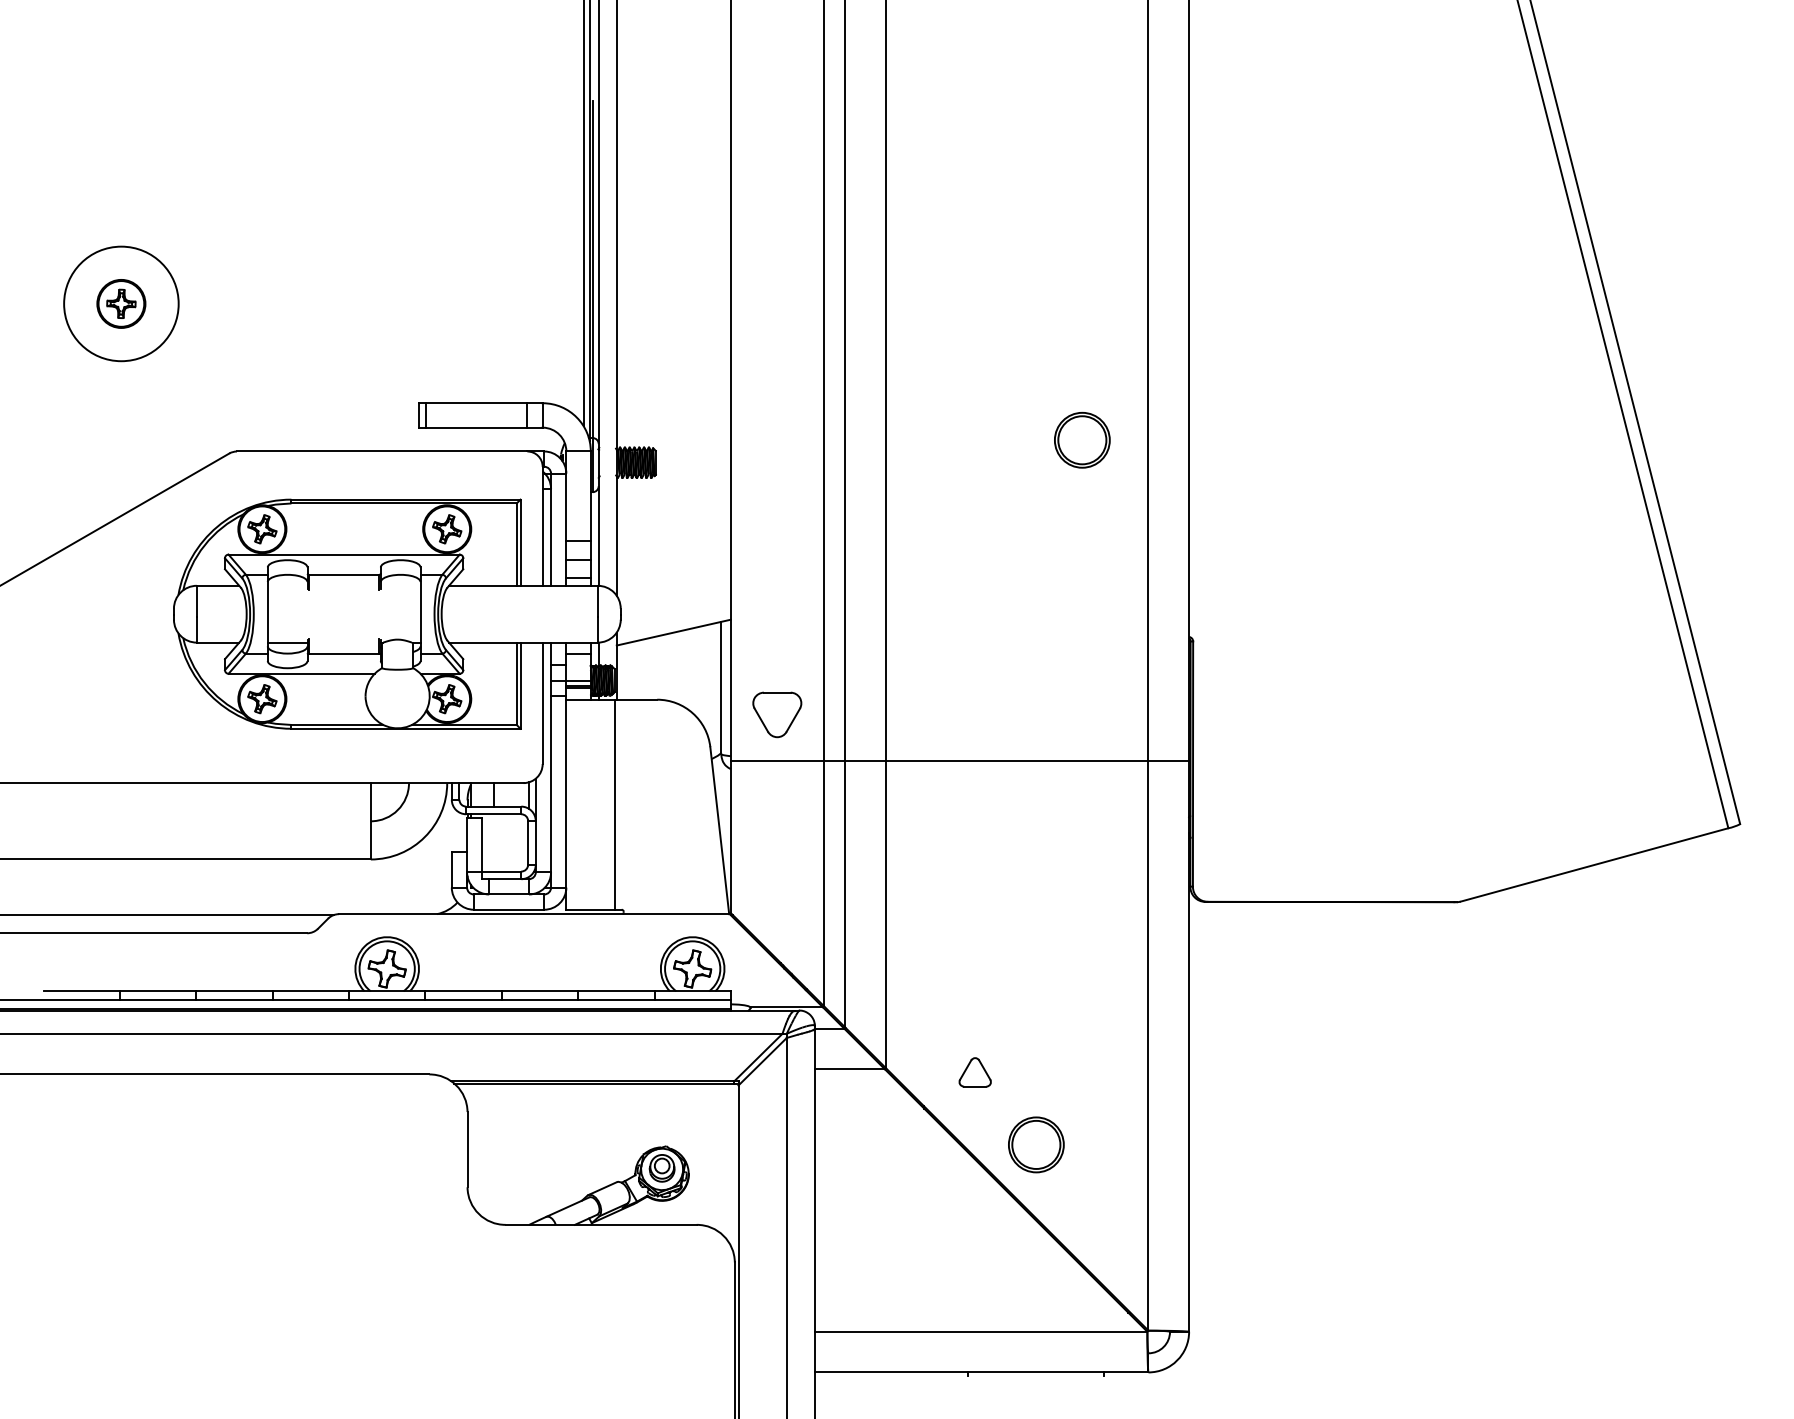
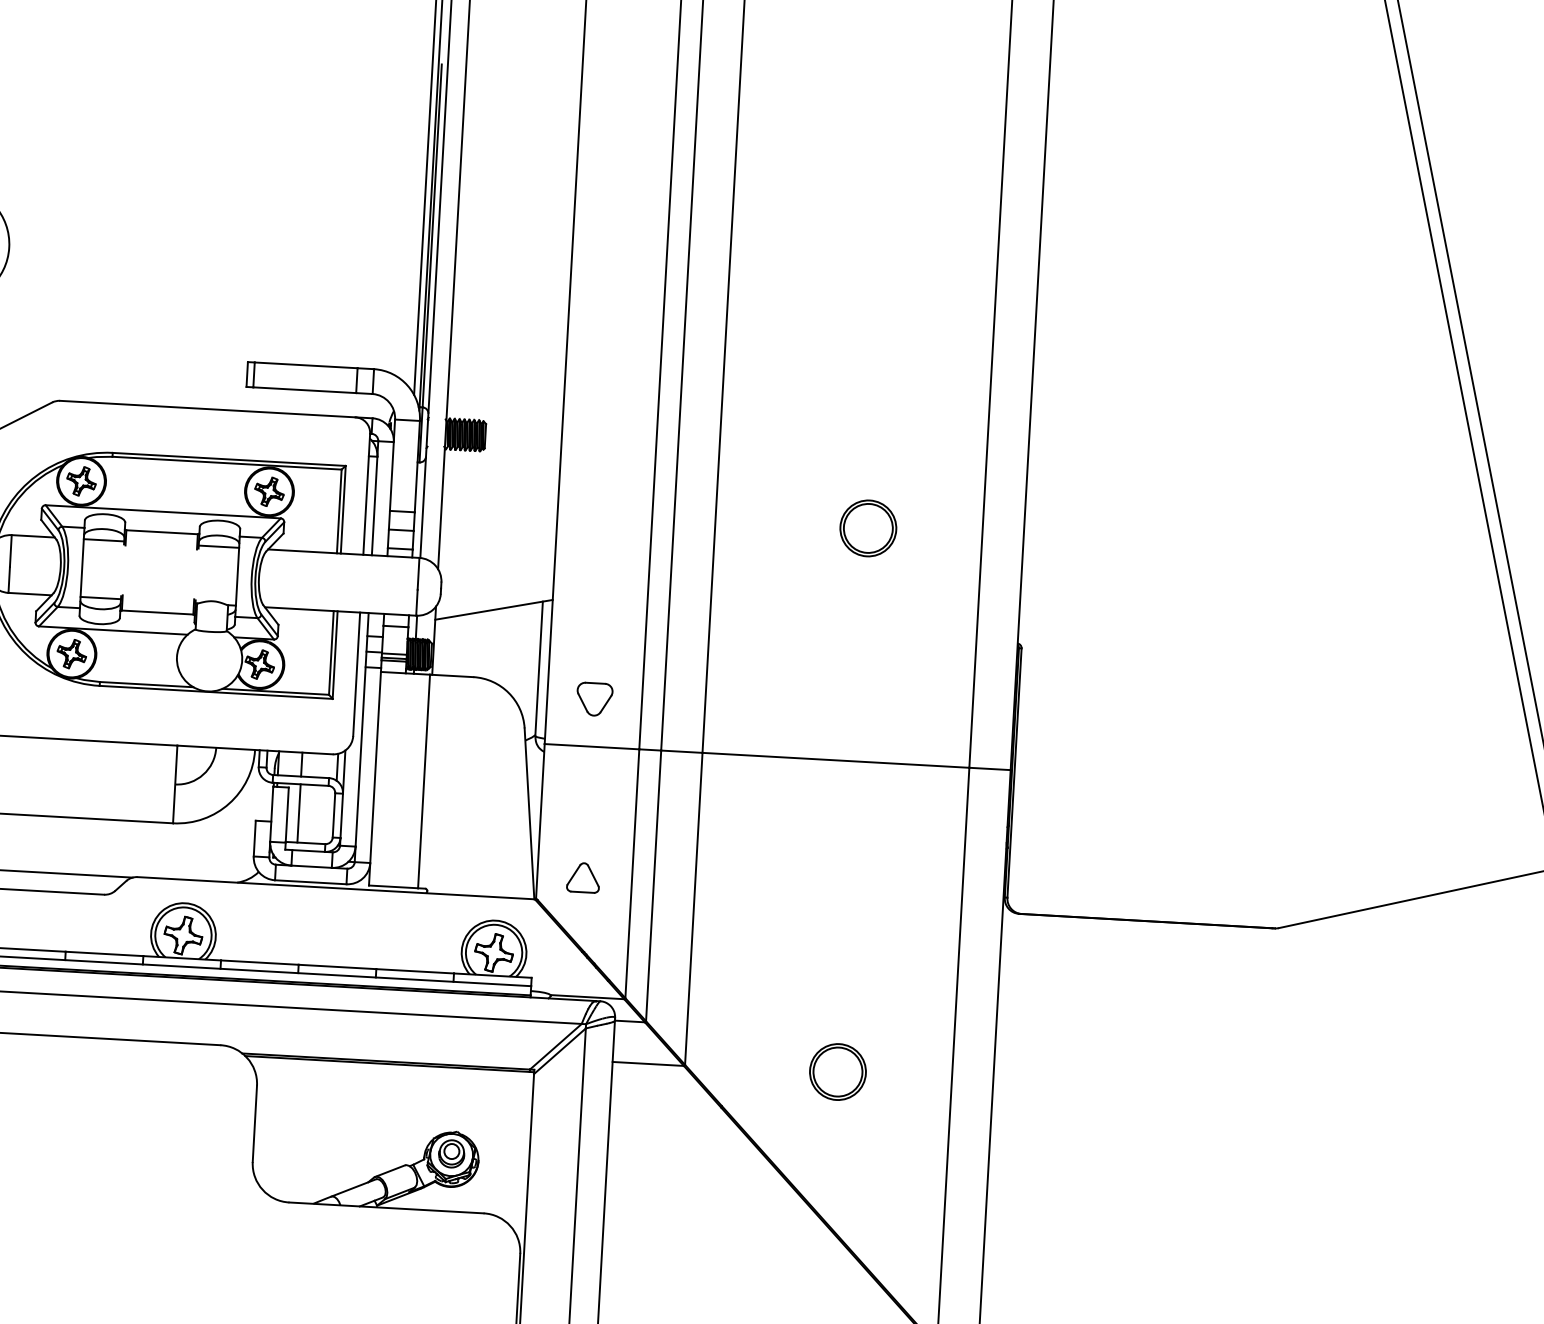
part: (1082, 439) -> (868, 527), moved
line: (287, 585) -> (103, 539), added
line: (400, 585) -> (218, 546), added
part: (777, 714) -> (594, 699), size x0.71
line: (493, 842) -> (298, 813), added
part: (974, 1072) -> (582, 877), moved
part: (1036, 1144) -> (838, 1071), moved

